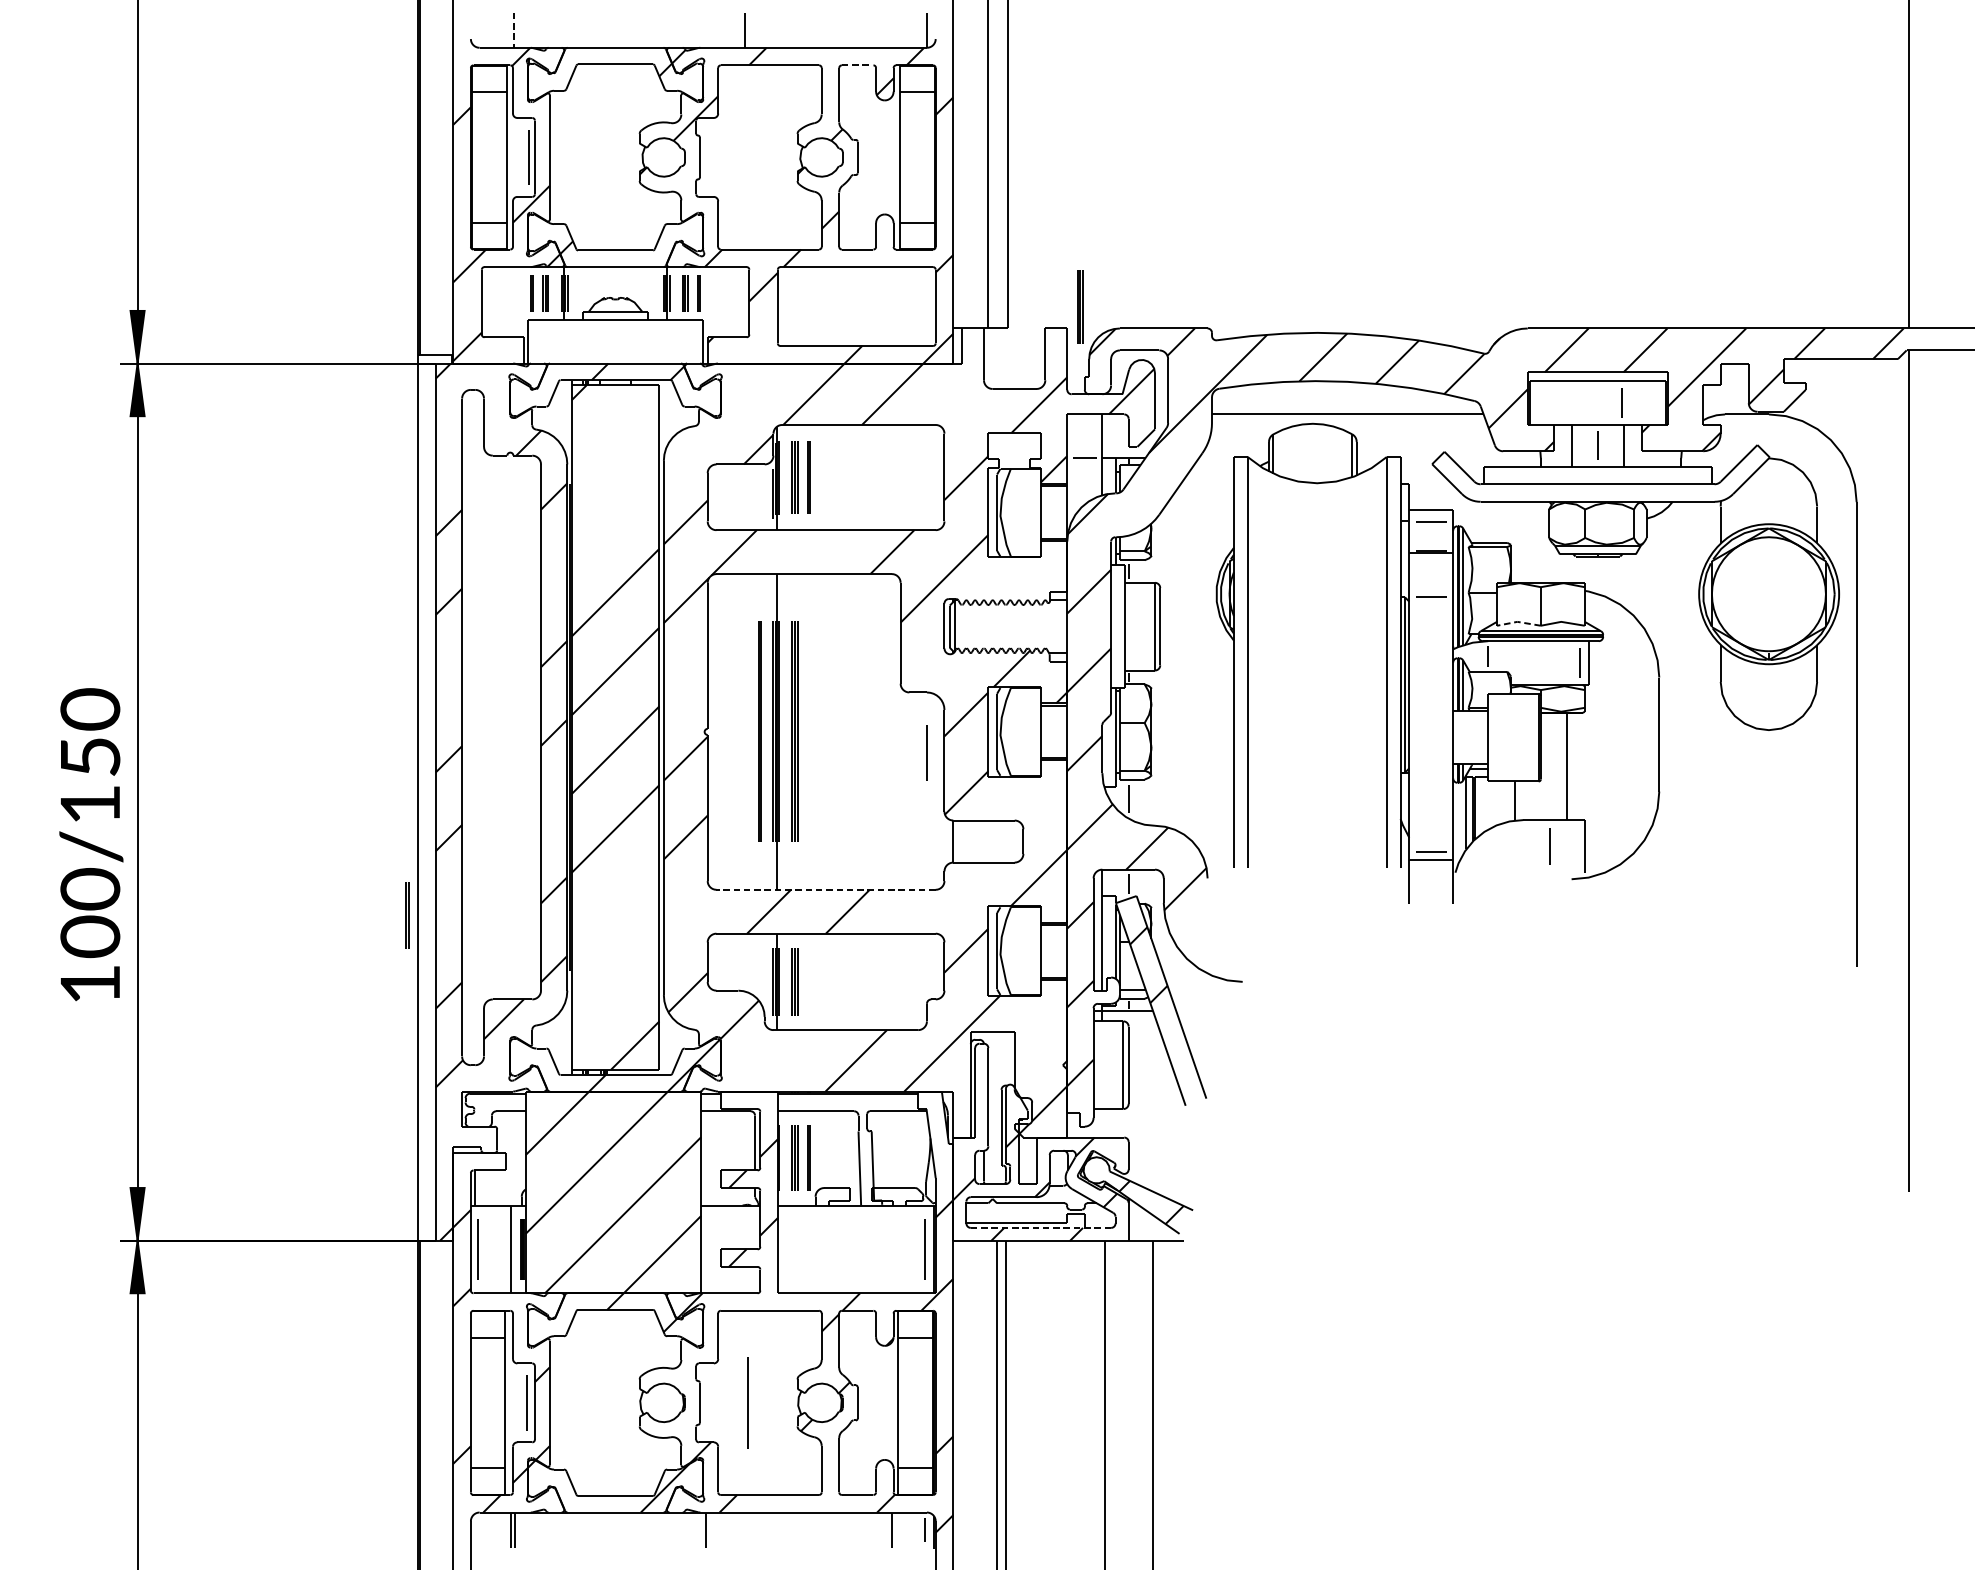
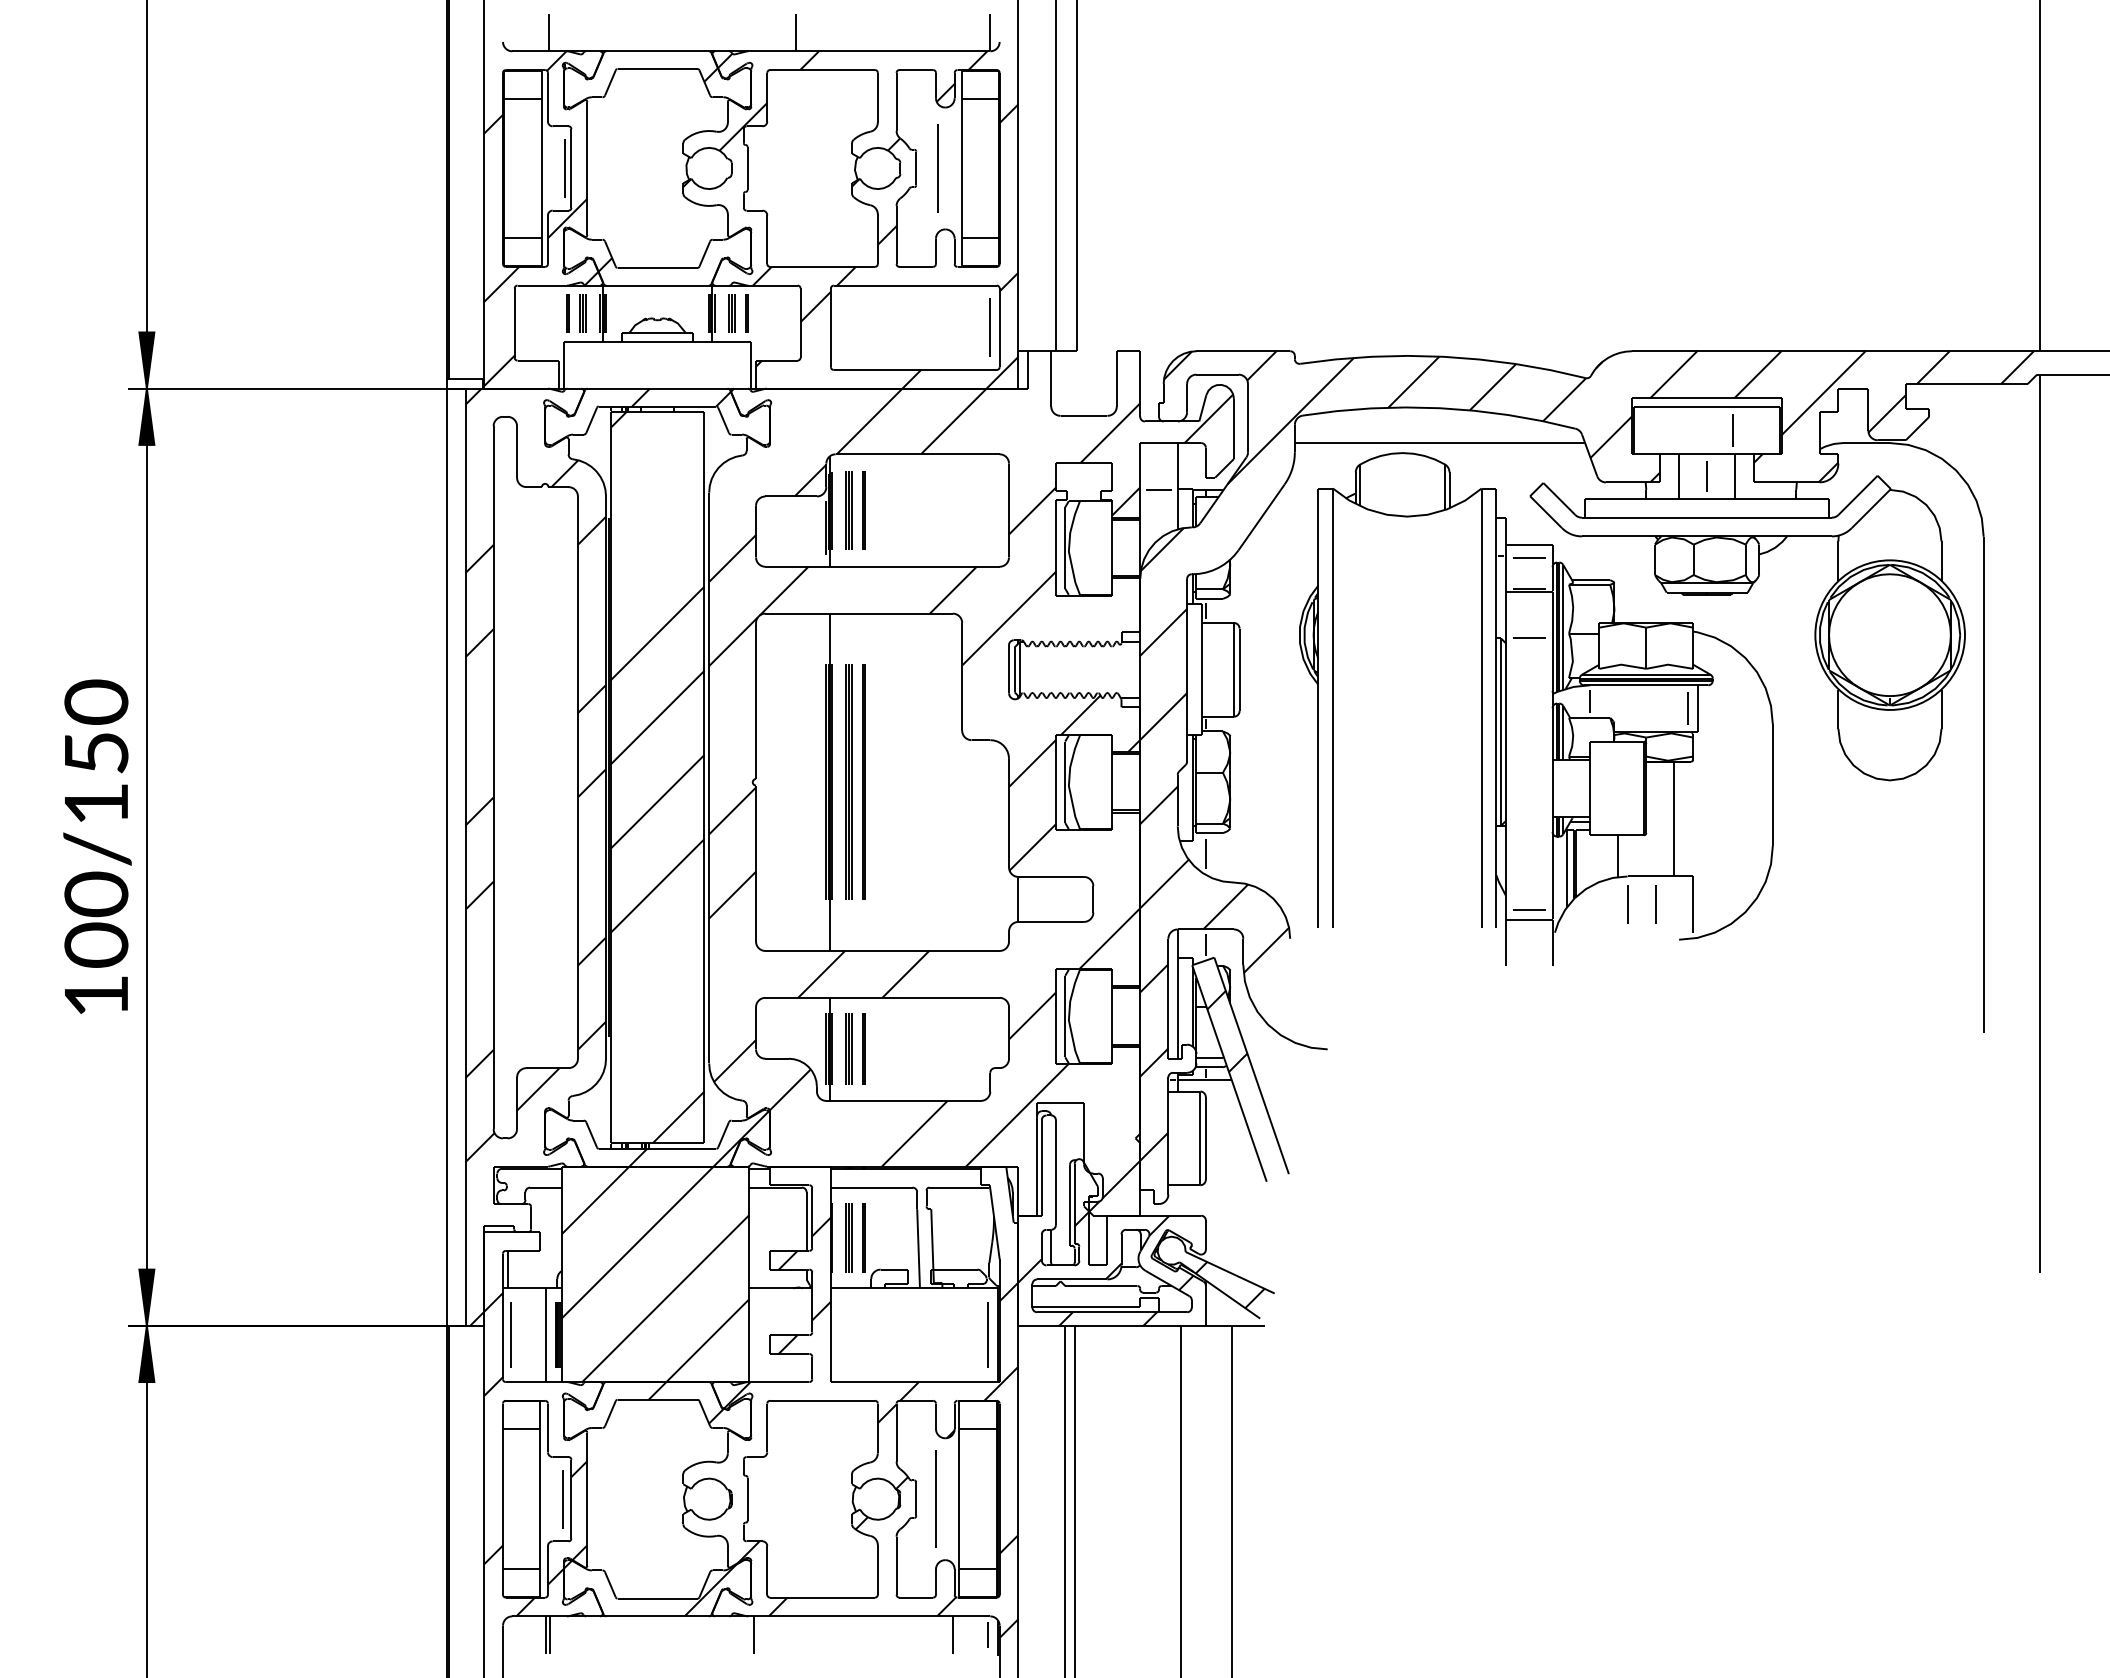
line: (513, 30) -> (548, 32), dashed -> solid
line: (857, 65) -> (916, 70), dashed -> solid
line: (877, 157) -> (937, 168), added
part: (1079, 307) -> (1153, 328), removed
line: (1518, 621) -> (1622, 664), dashed -> solid
line: (759, 731) -> (863, 781), moved
line: (926, 752) -> (989, 327), moved
text: (91, 844) -> (97, 846), moved
line: (1523, 846) -> (1627, 904), added
line: (826, 889) -> (882, 950), dashed -> solid
line: (406, 914) -> (863, 1048), moved
line: (1041, 1228) -> (1112, 1312), dashed -> solid
line: (747, 1402) -> (935, 1498), moved

